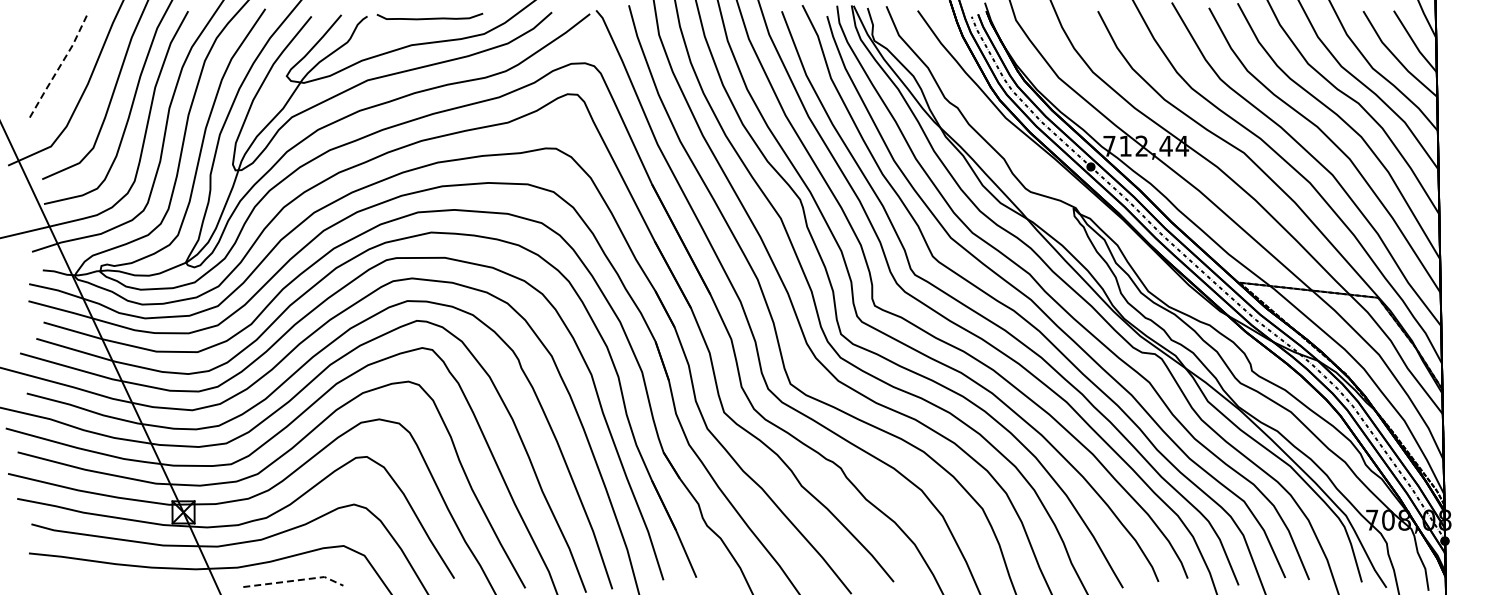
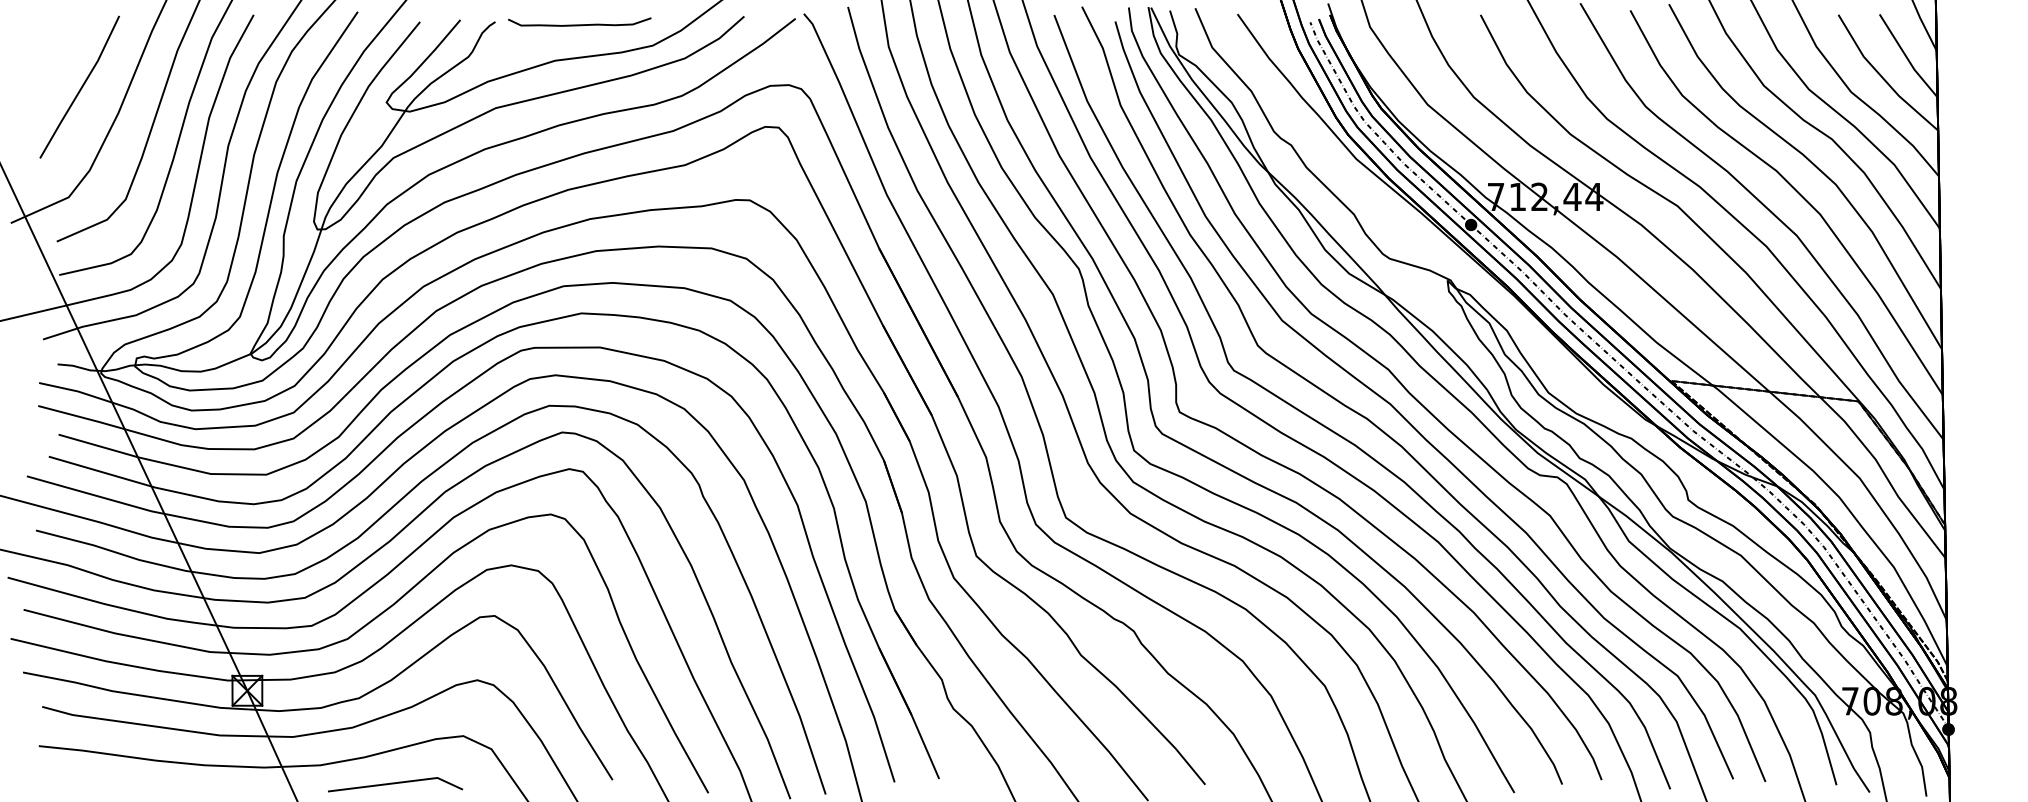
line: (60, 65) -> (81, 88), dashed -> solid
line: (294, 580) -> (397, 782), dashed -> solid

